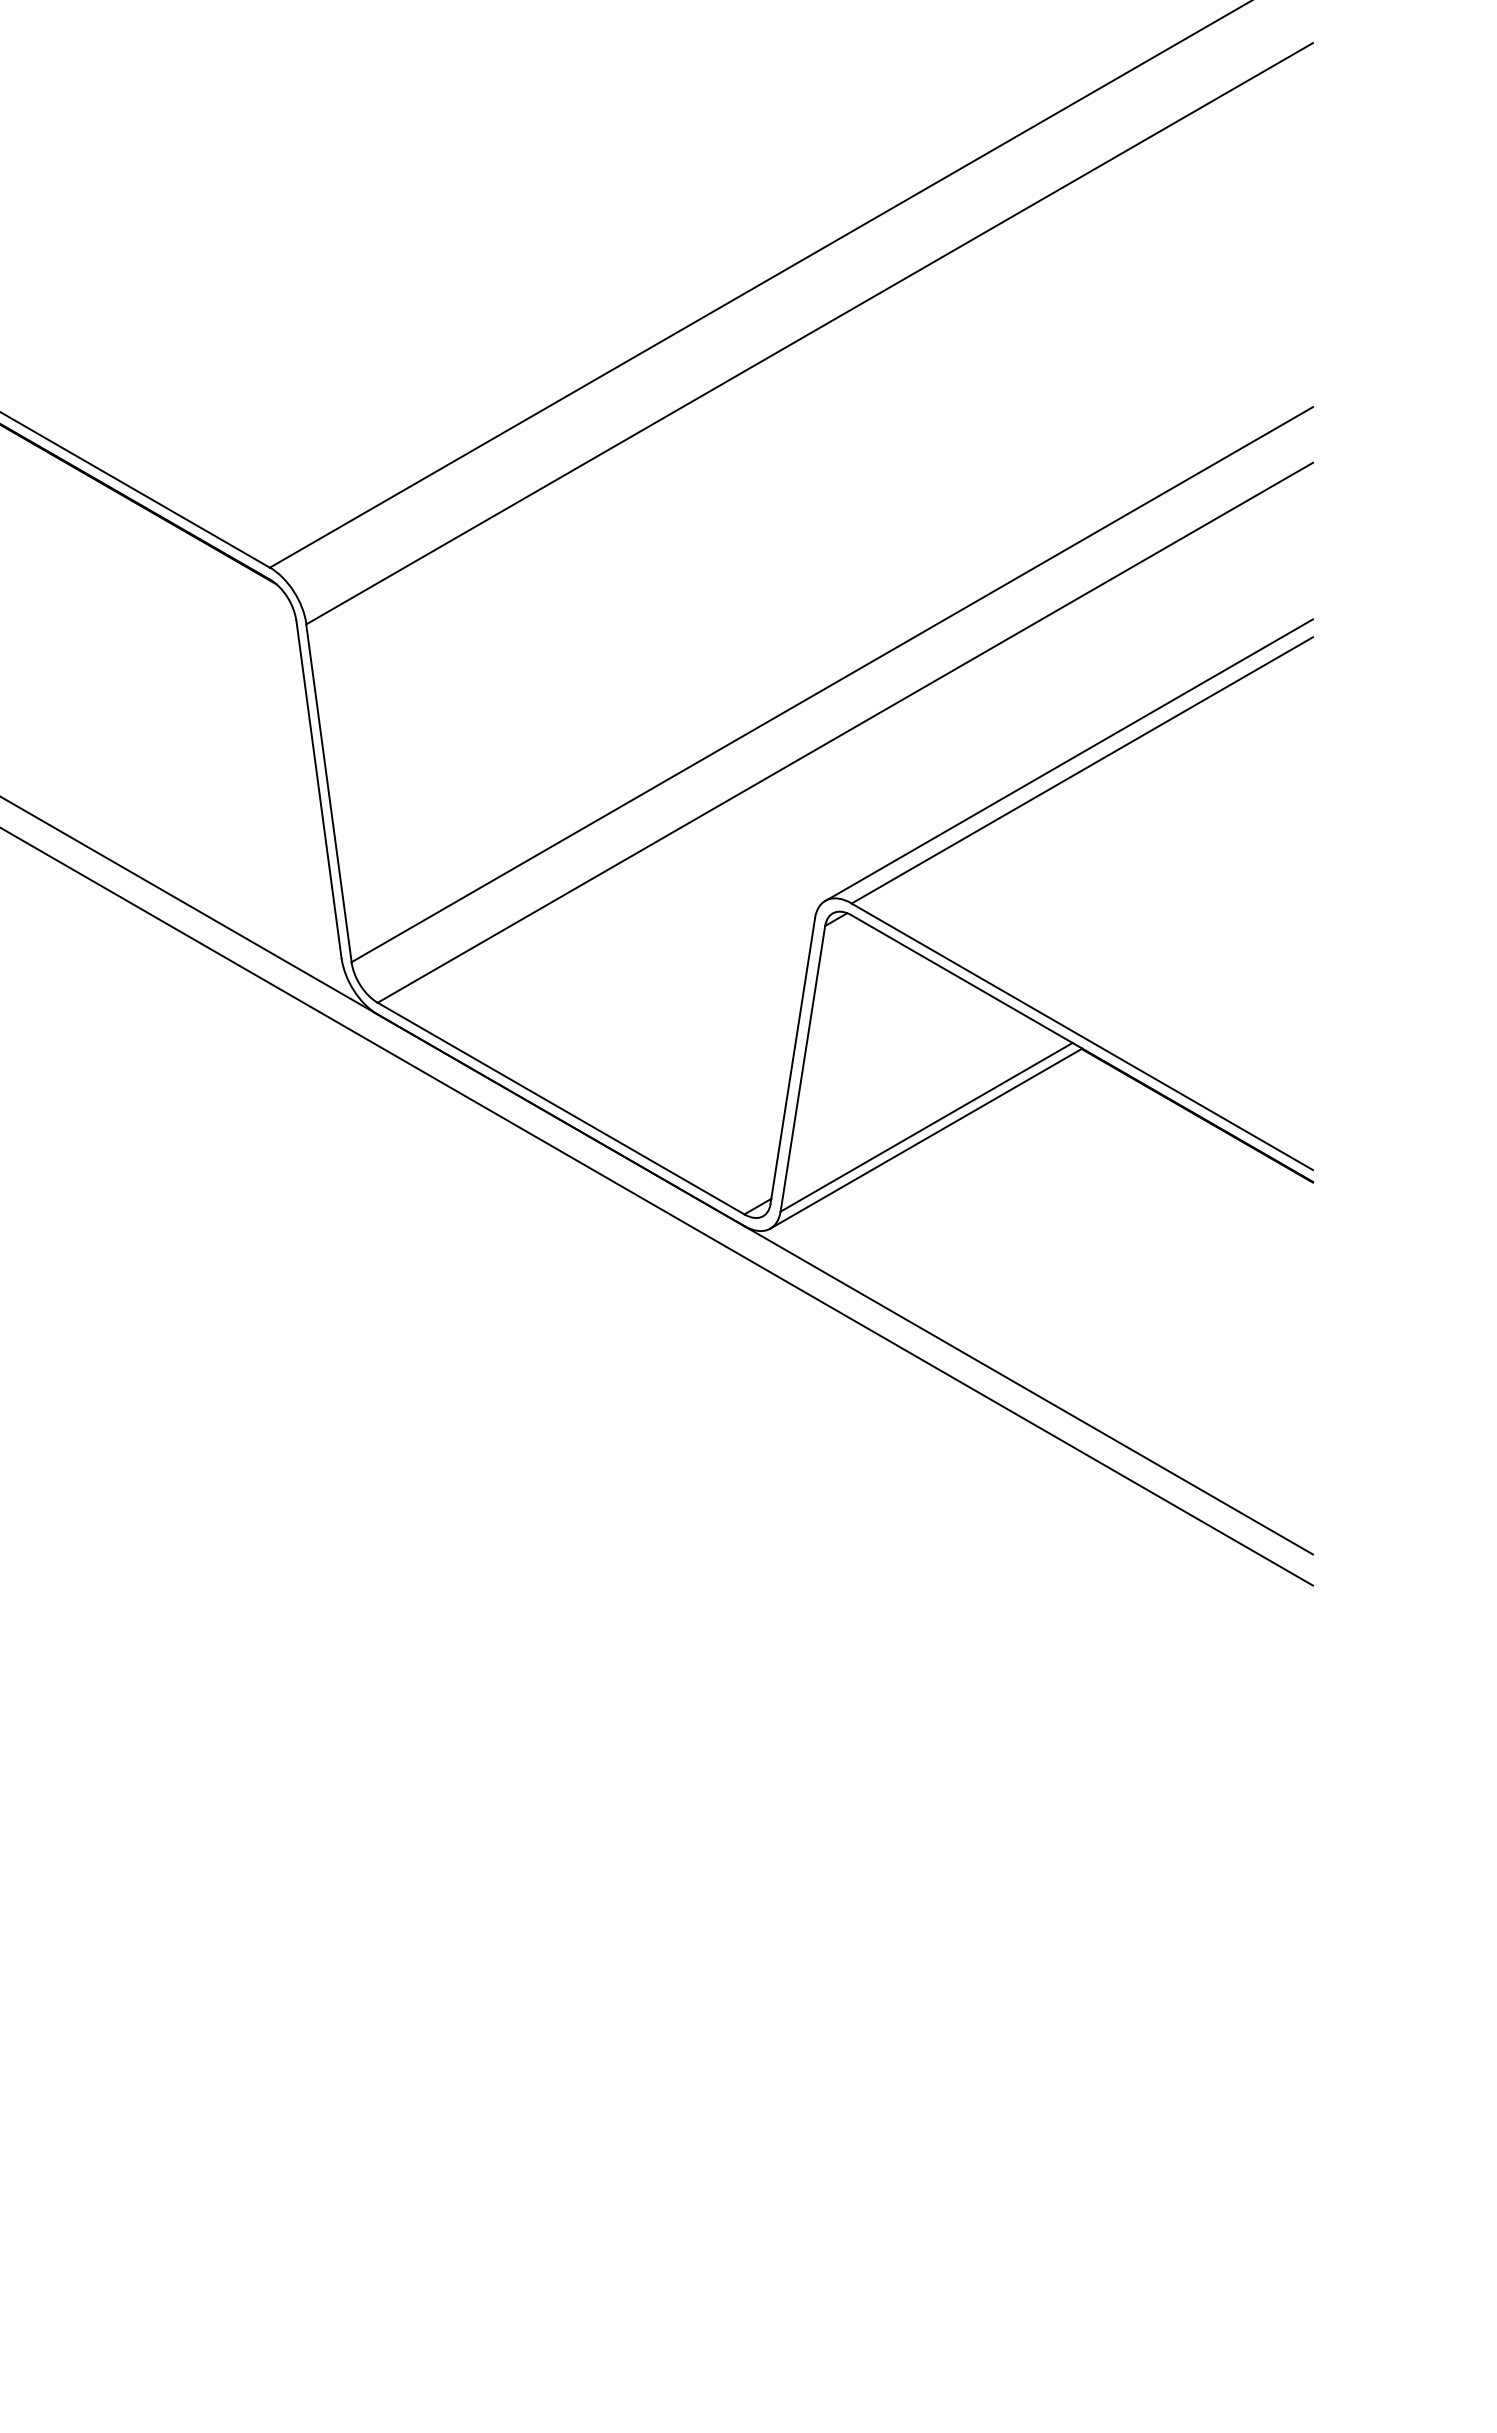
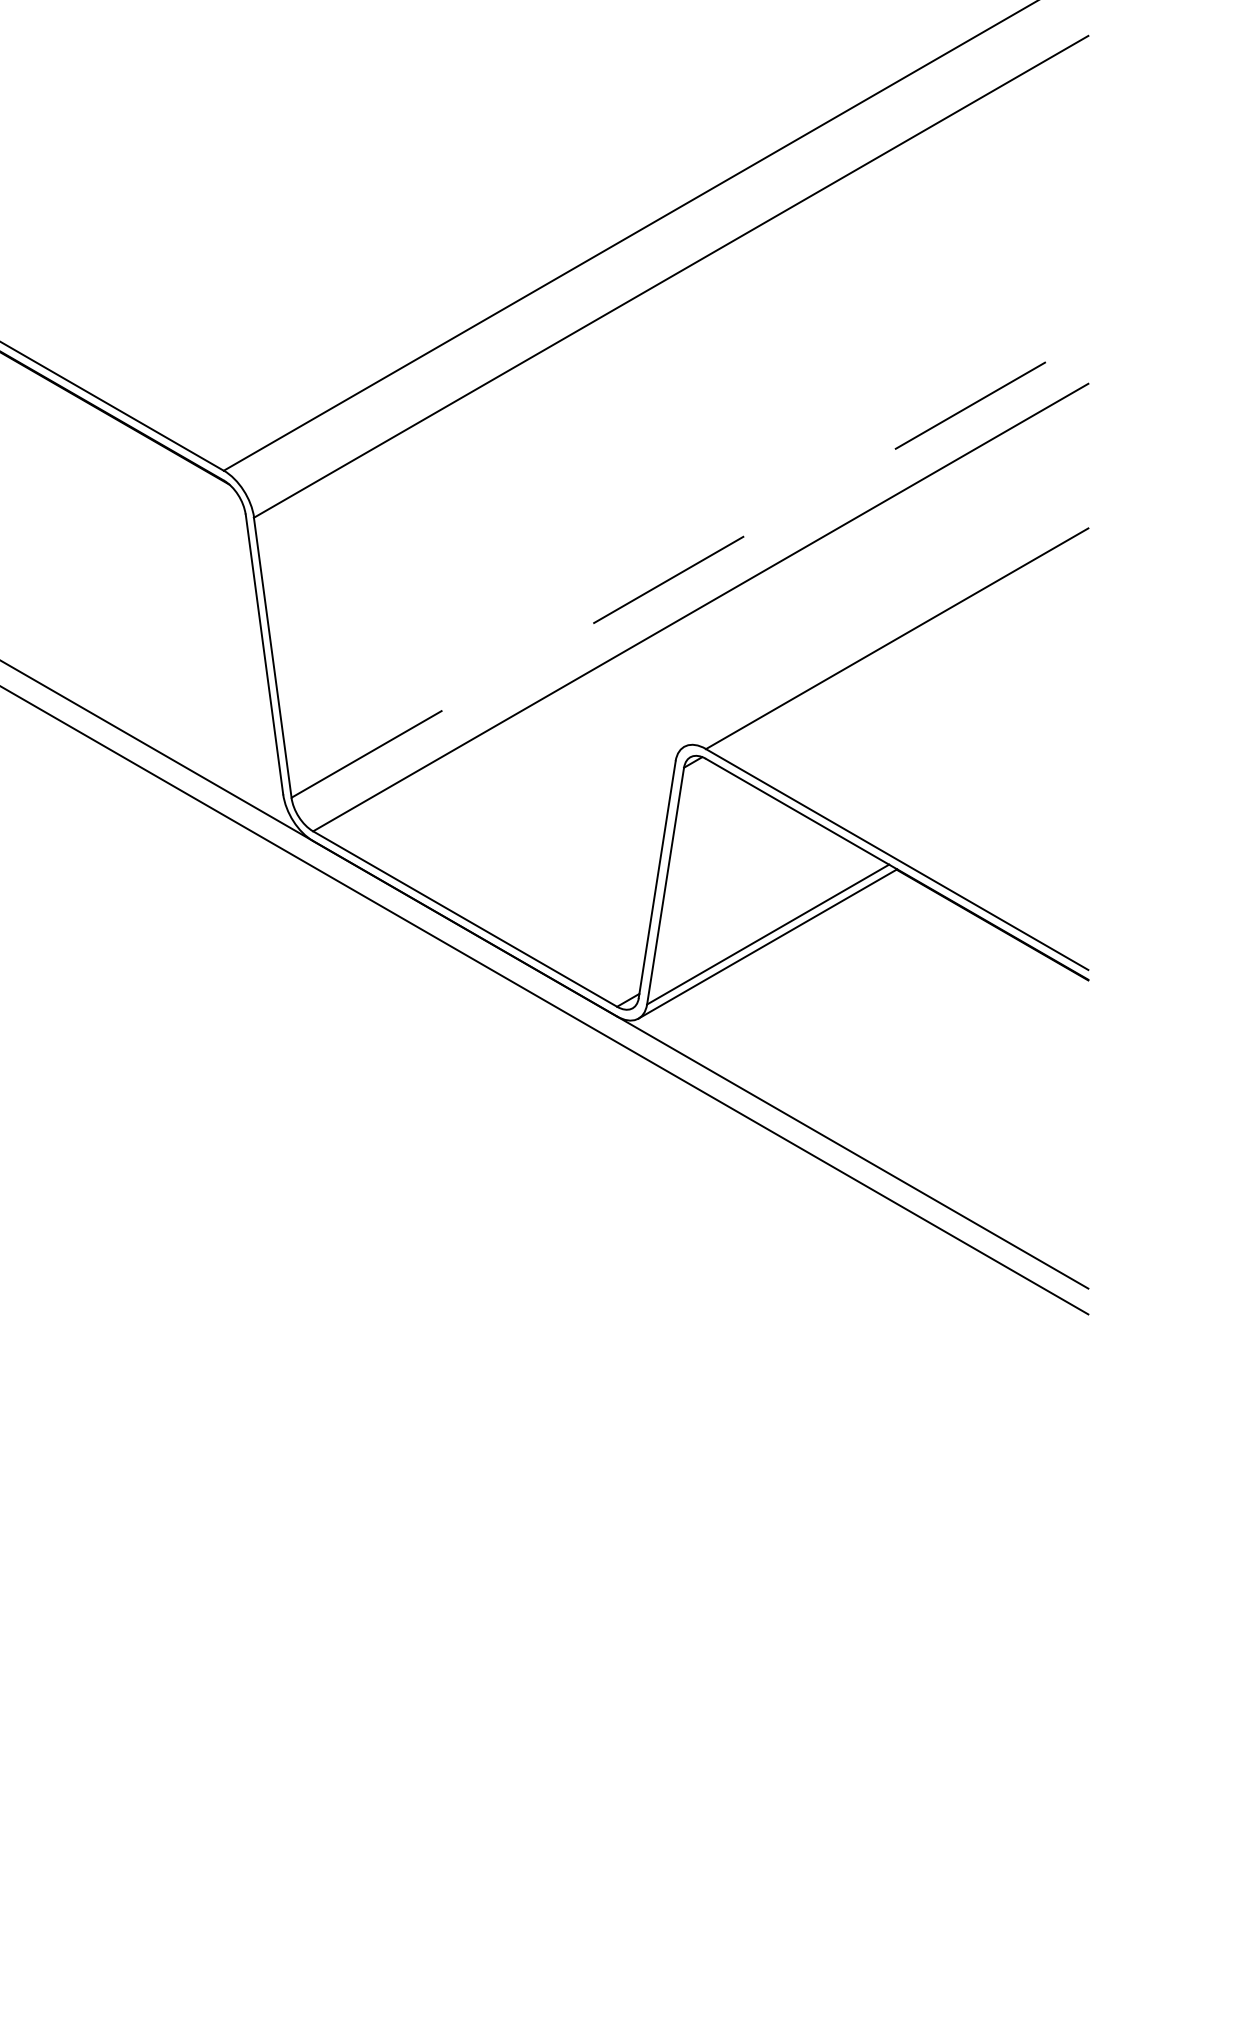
line: (832, 684) -> (690, 567), solid -> dashed
line: (1069, 760) -> (886, 630), removed

